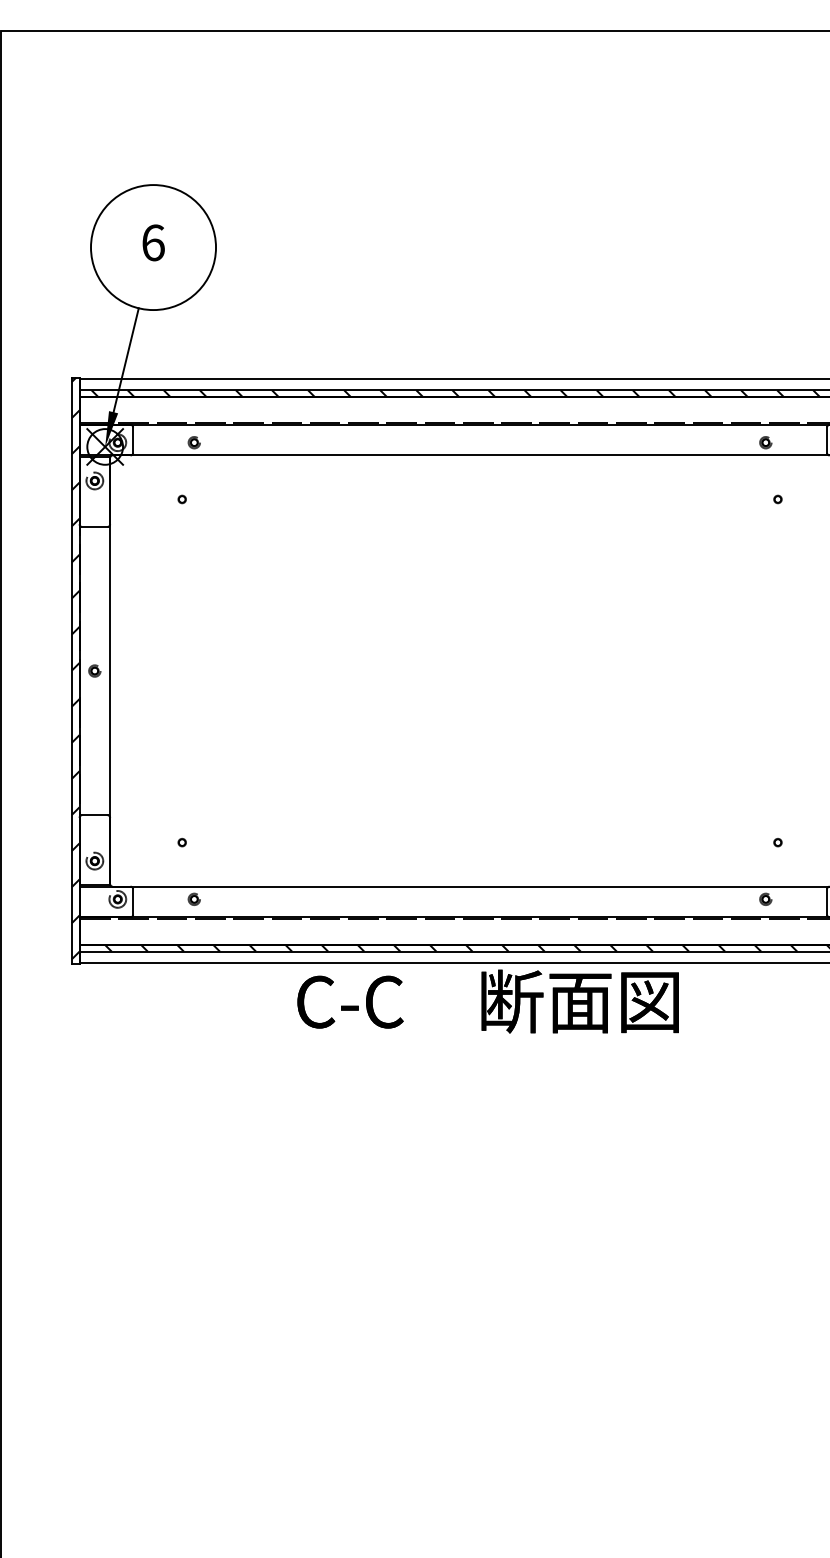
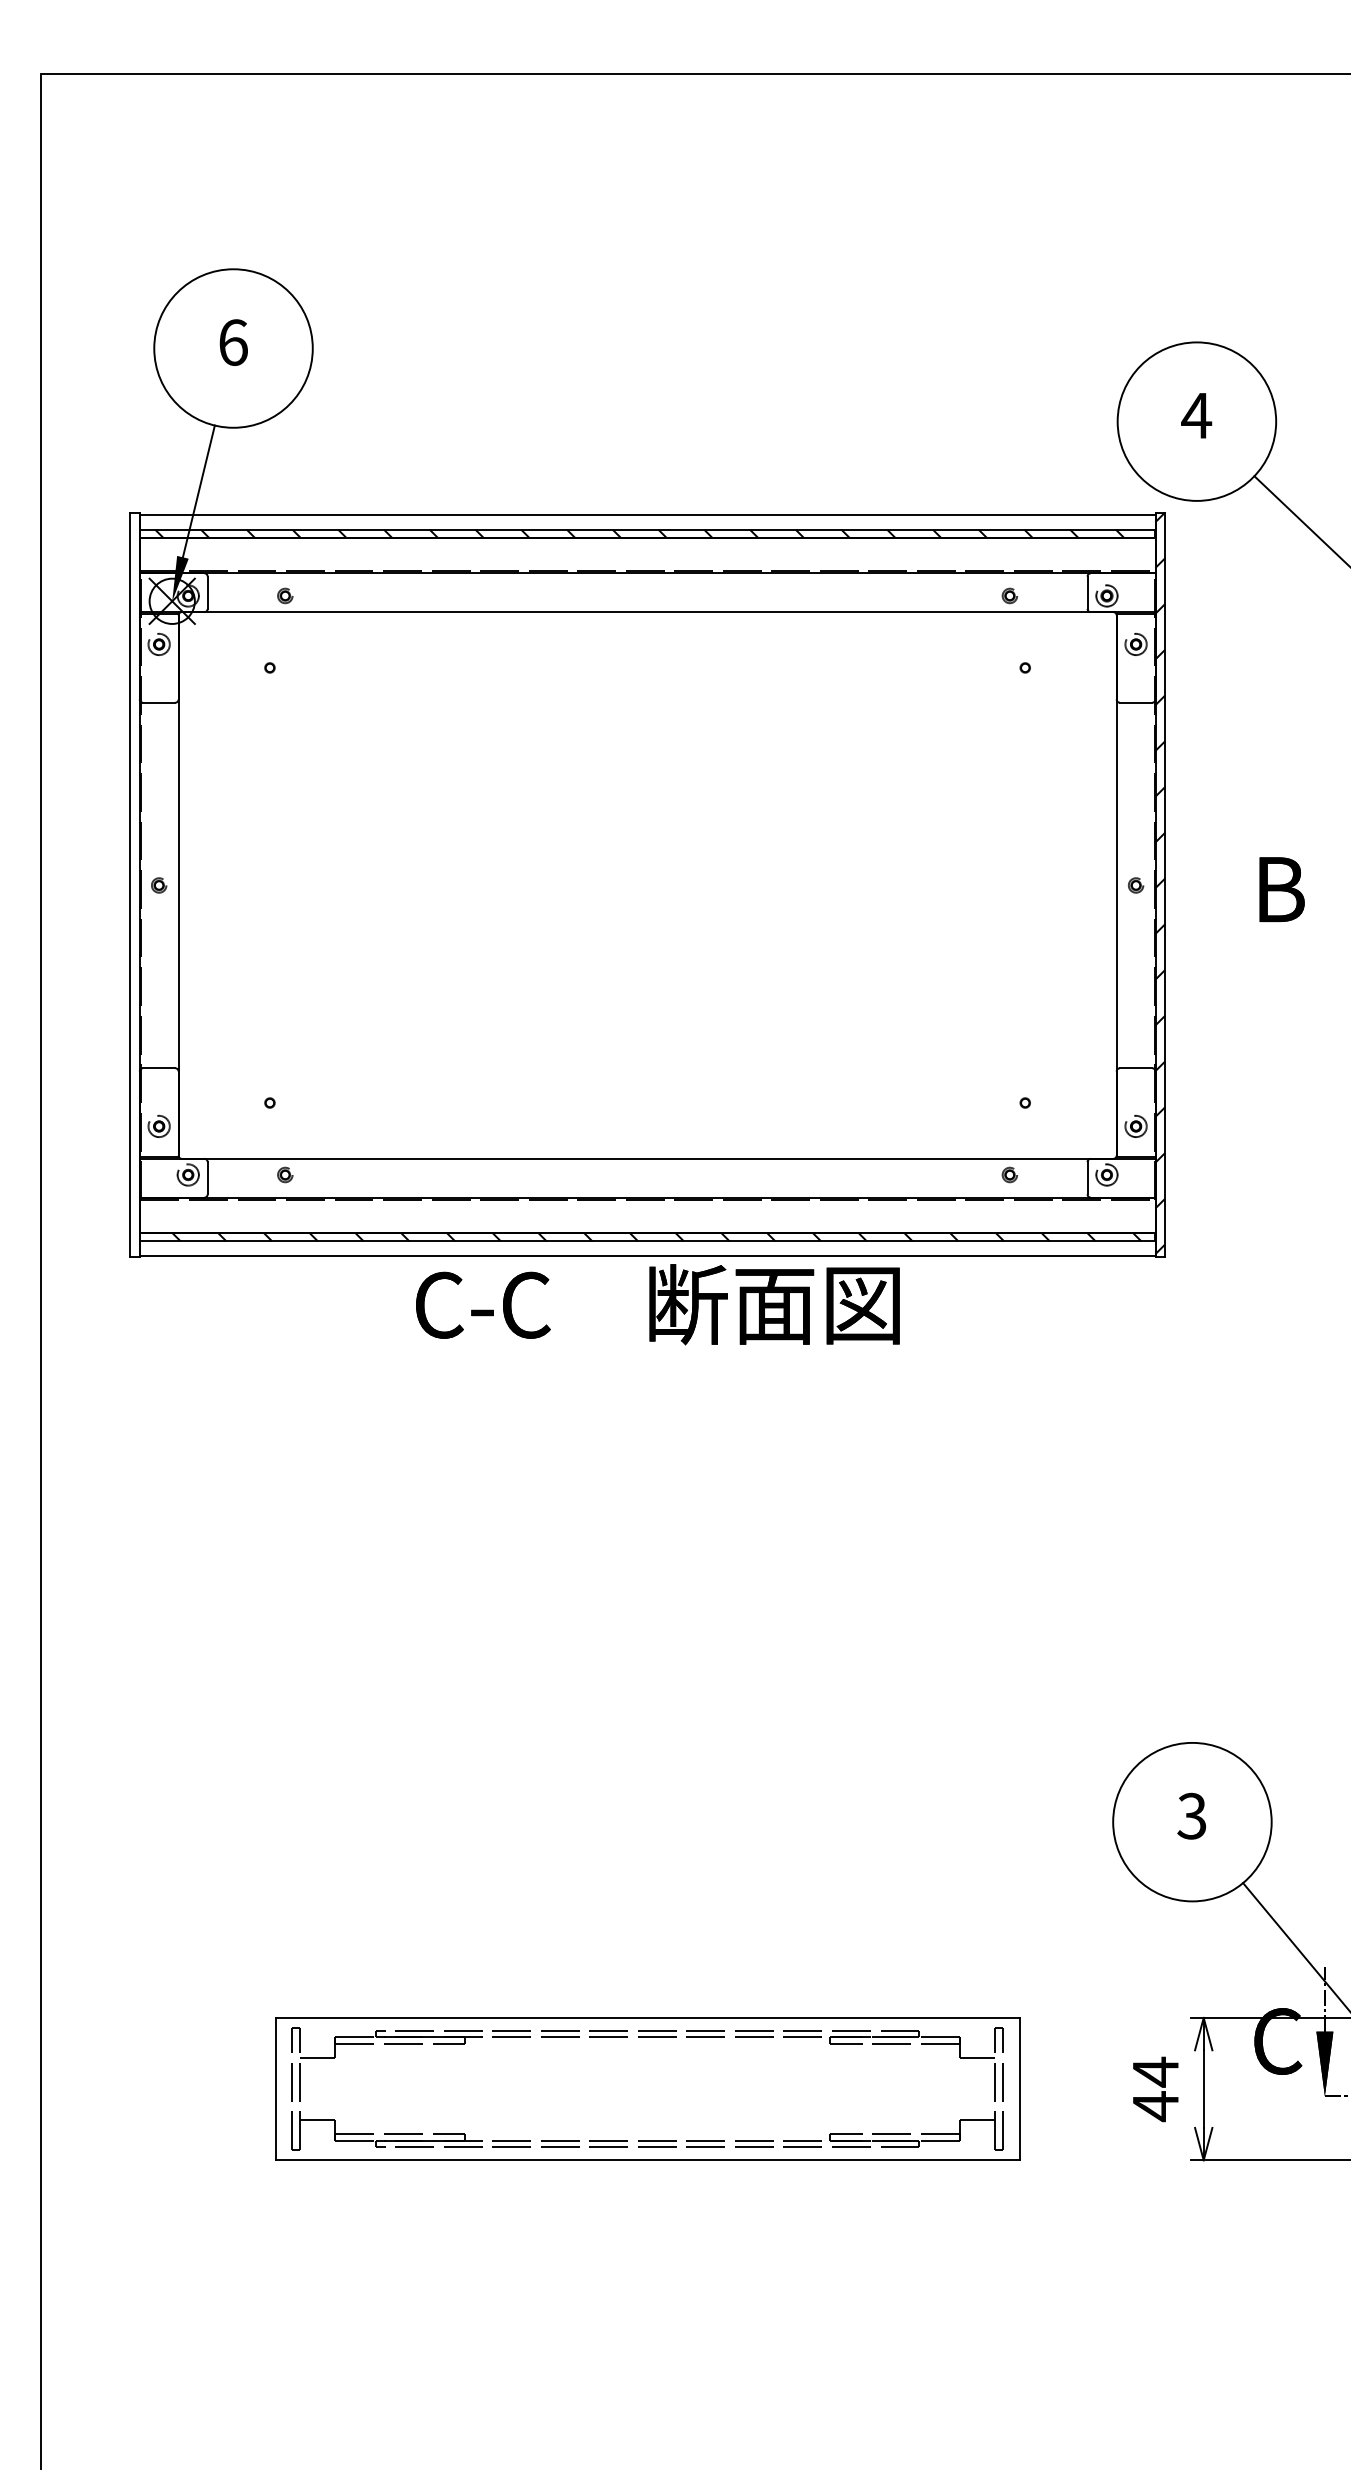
hatch: (75, 667) -> (134, 881), removed

